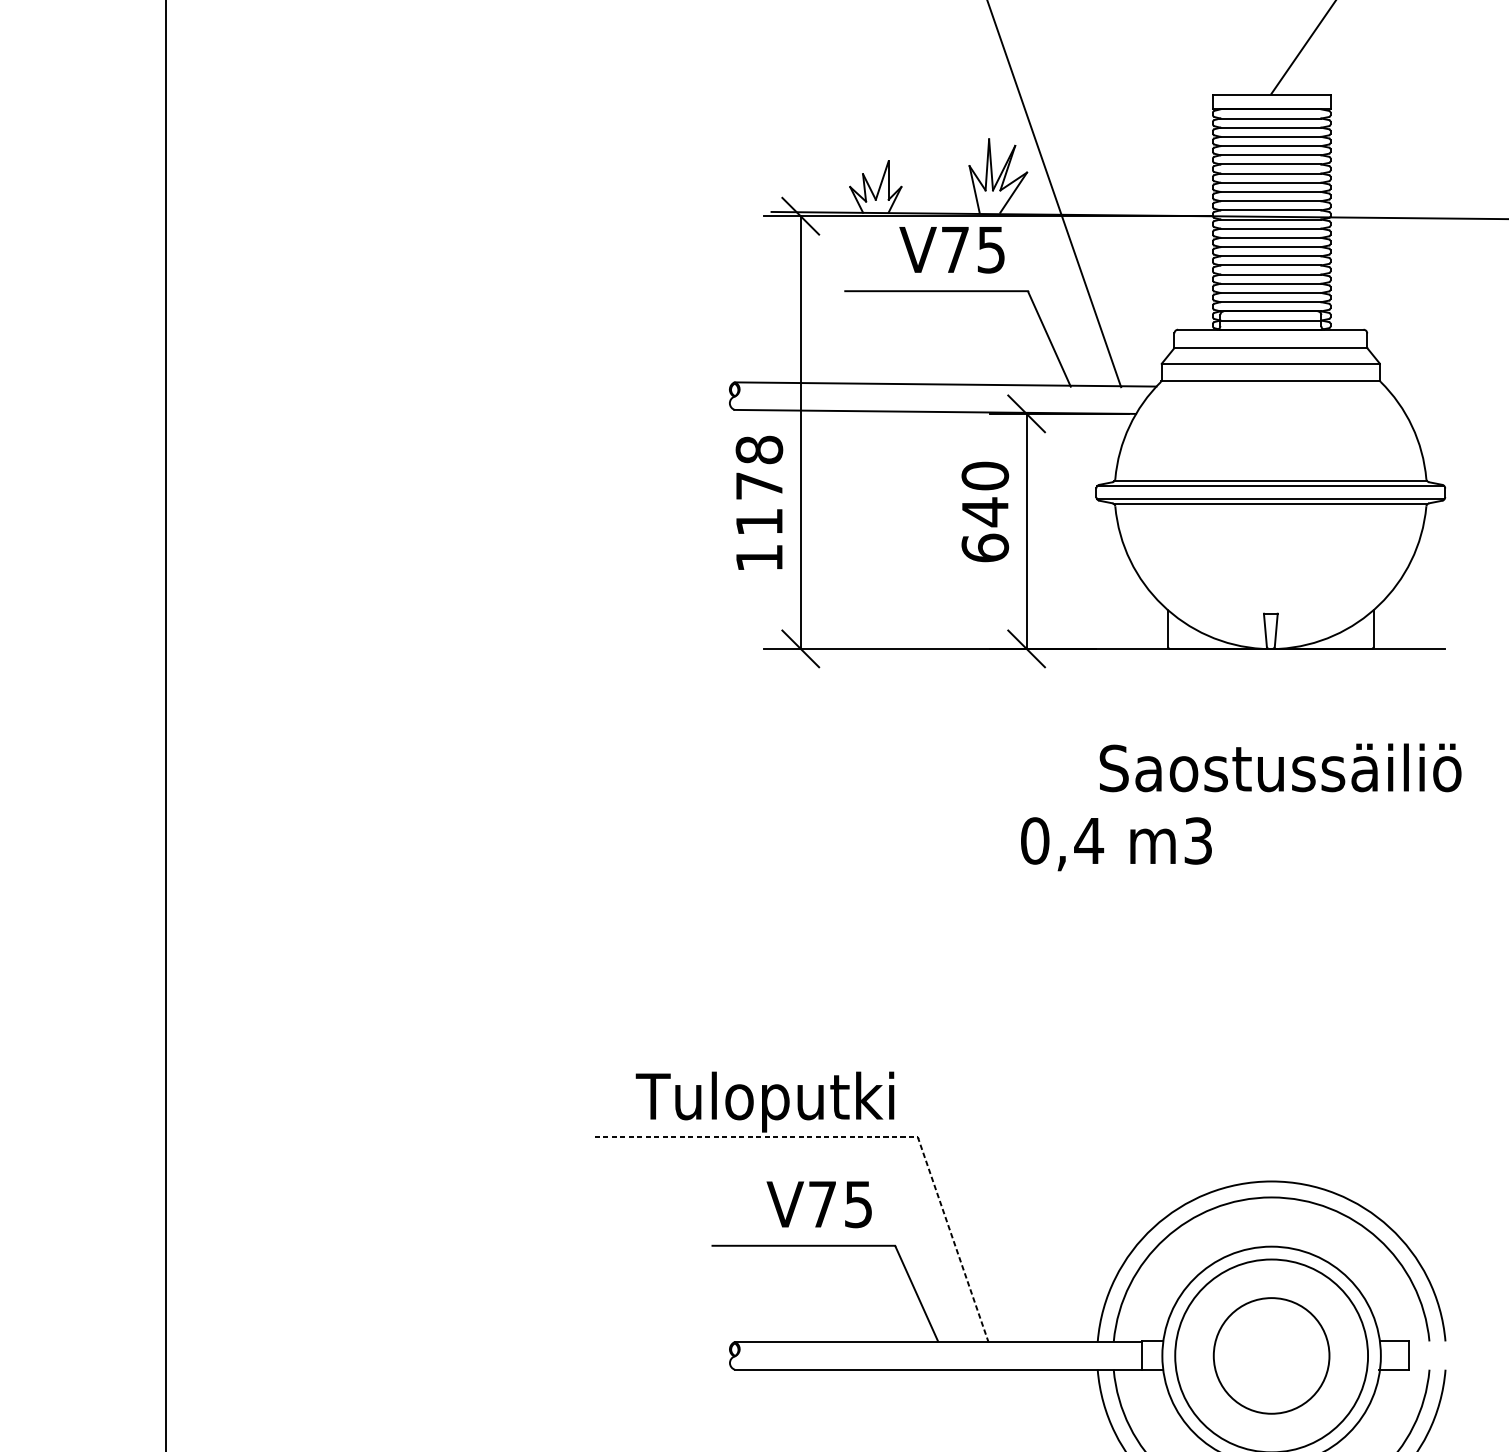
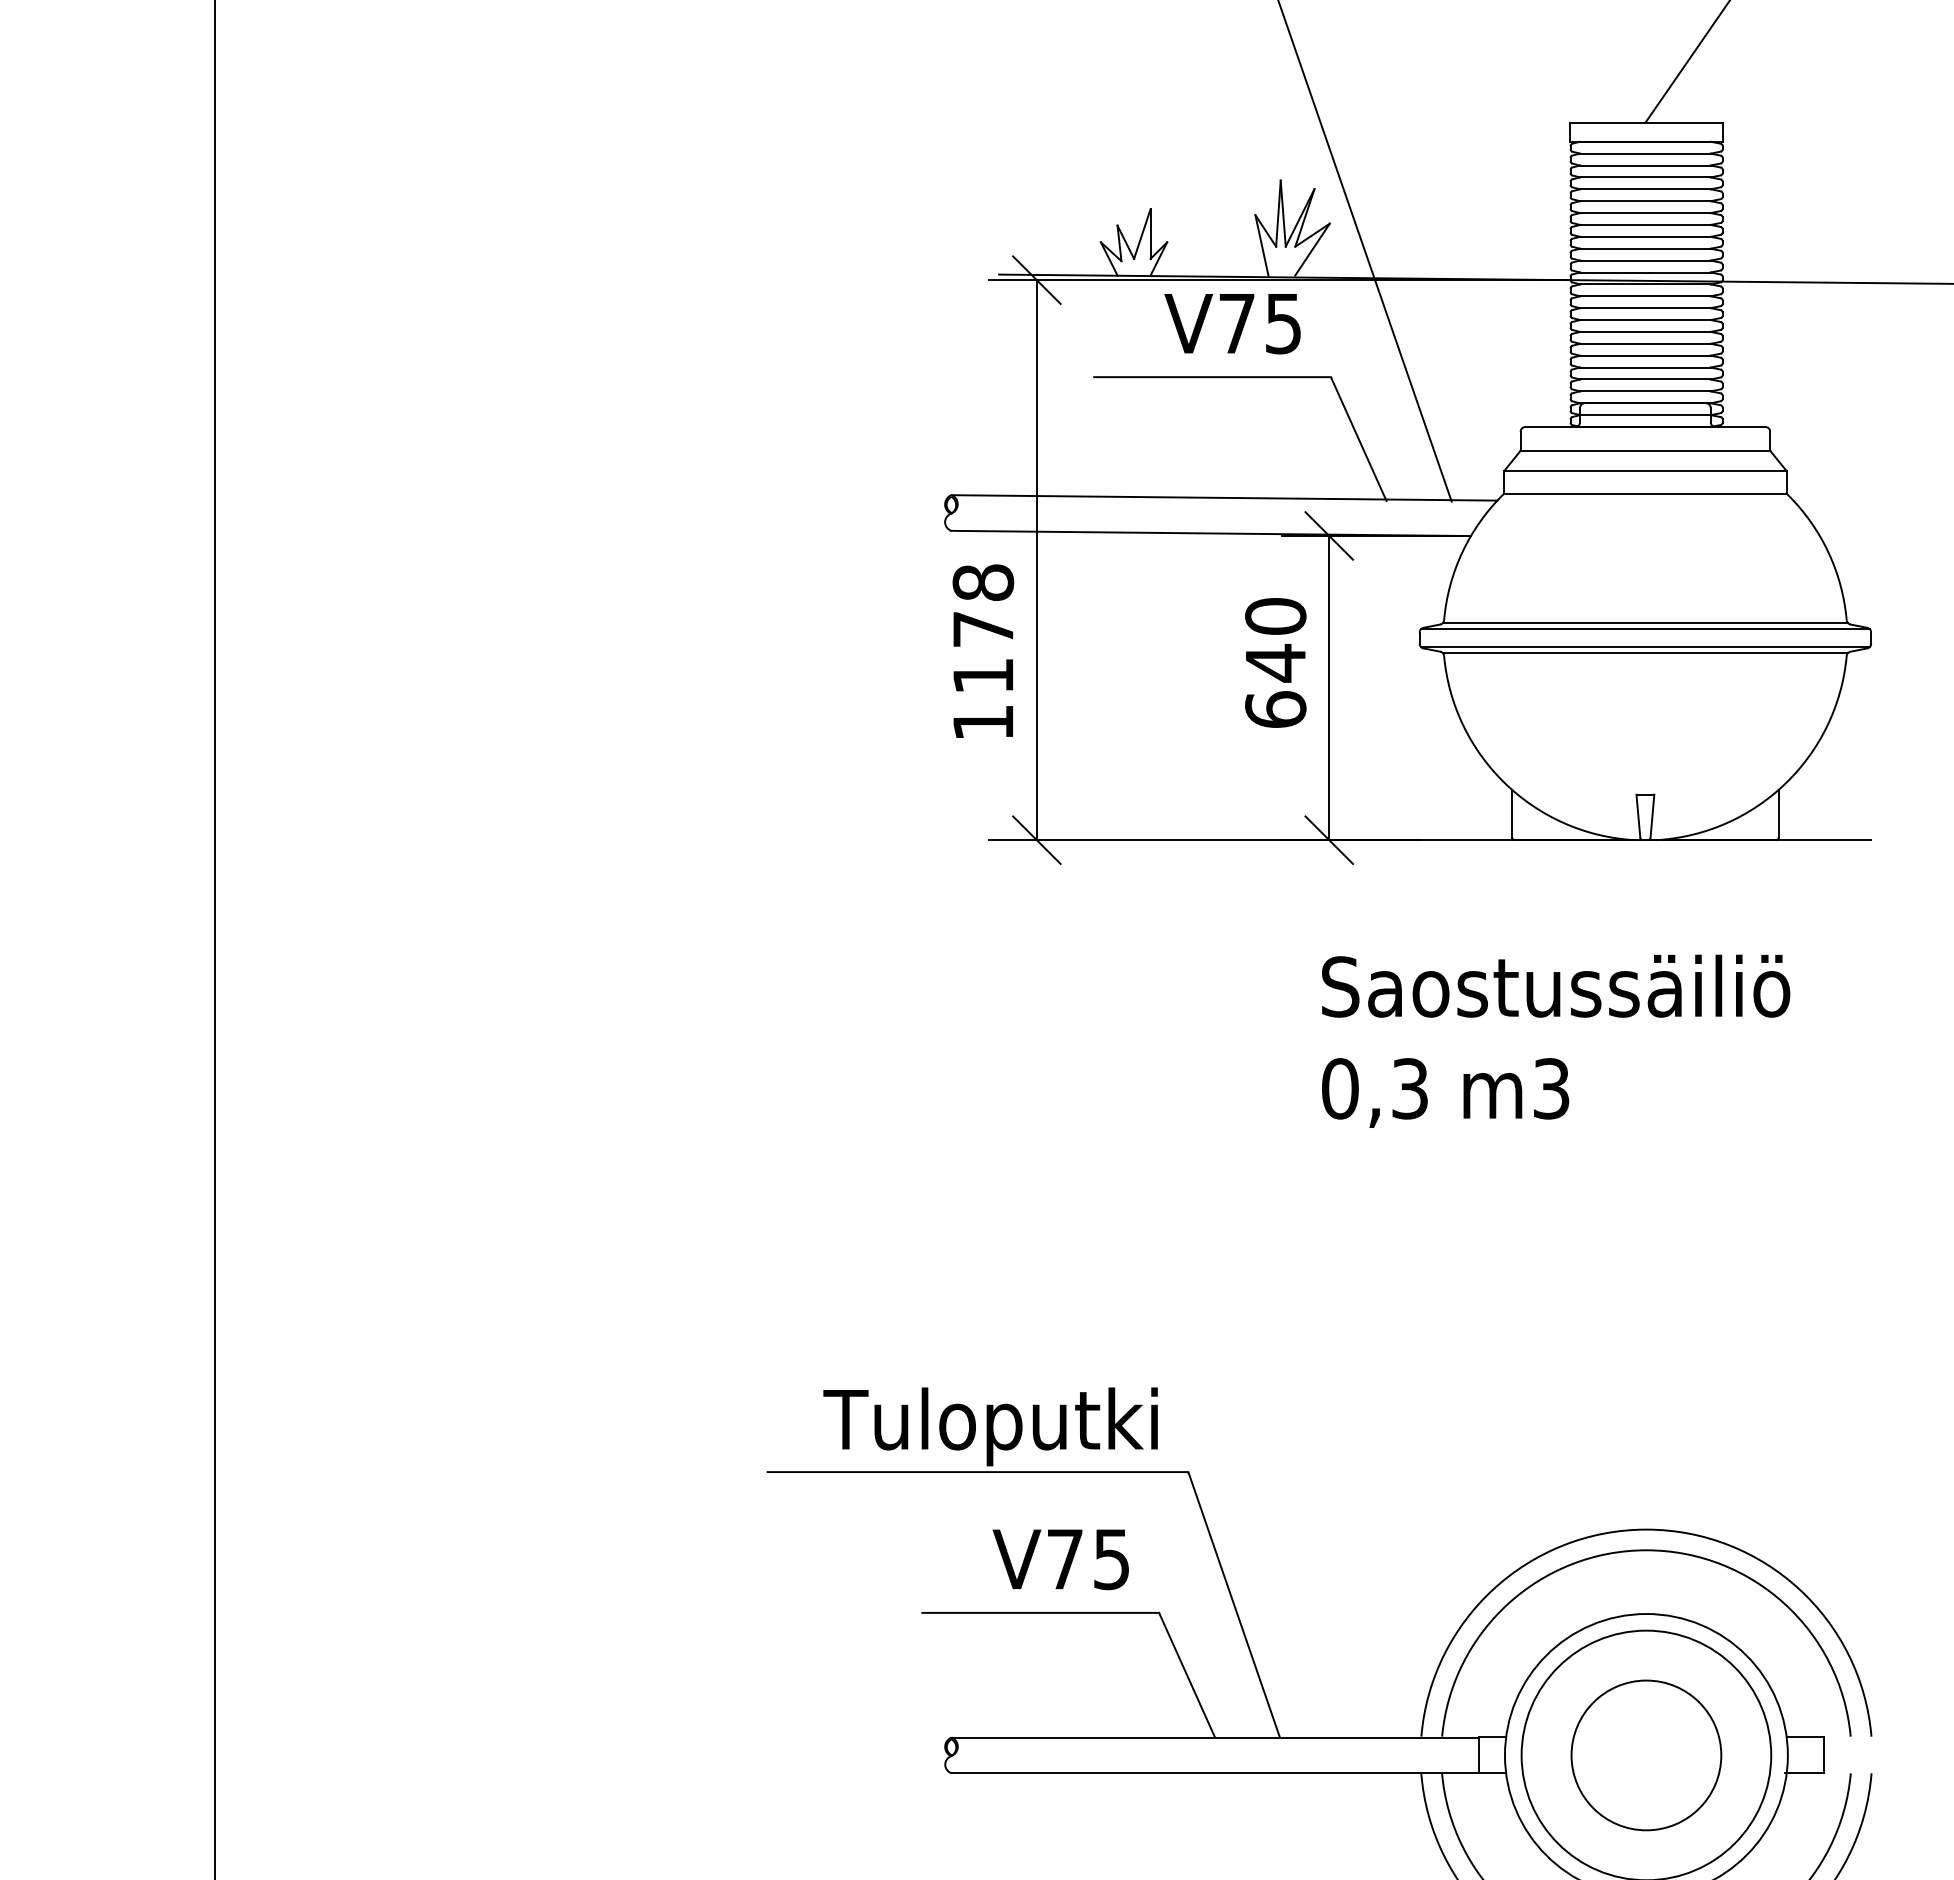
text: (1280, 767) -> (1556, 985), moved
text: (1088, 840) -> (1409, 1088), 0,4 -> 0,3
line: (863, 1137) -> (1118, 1472), dashed -> solid

